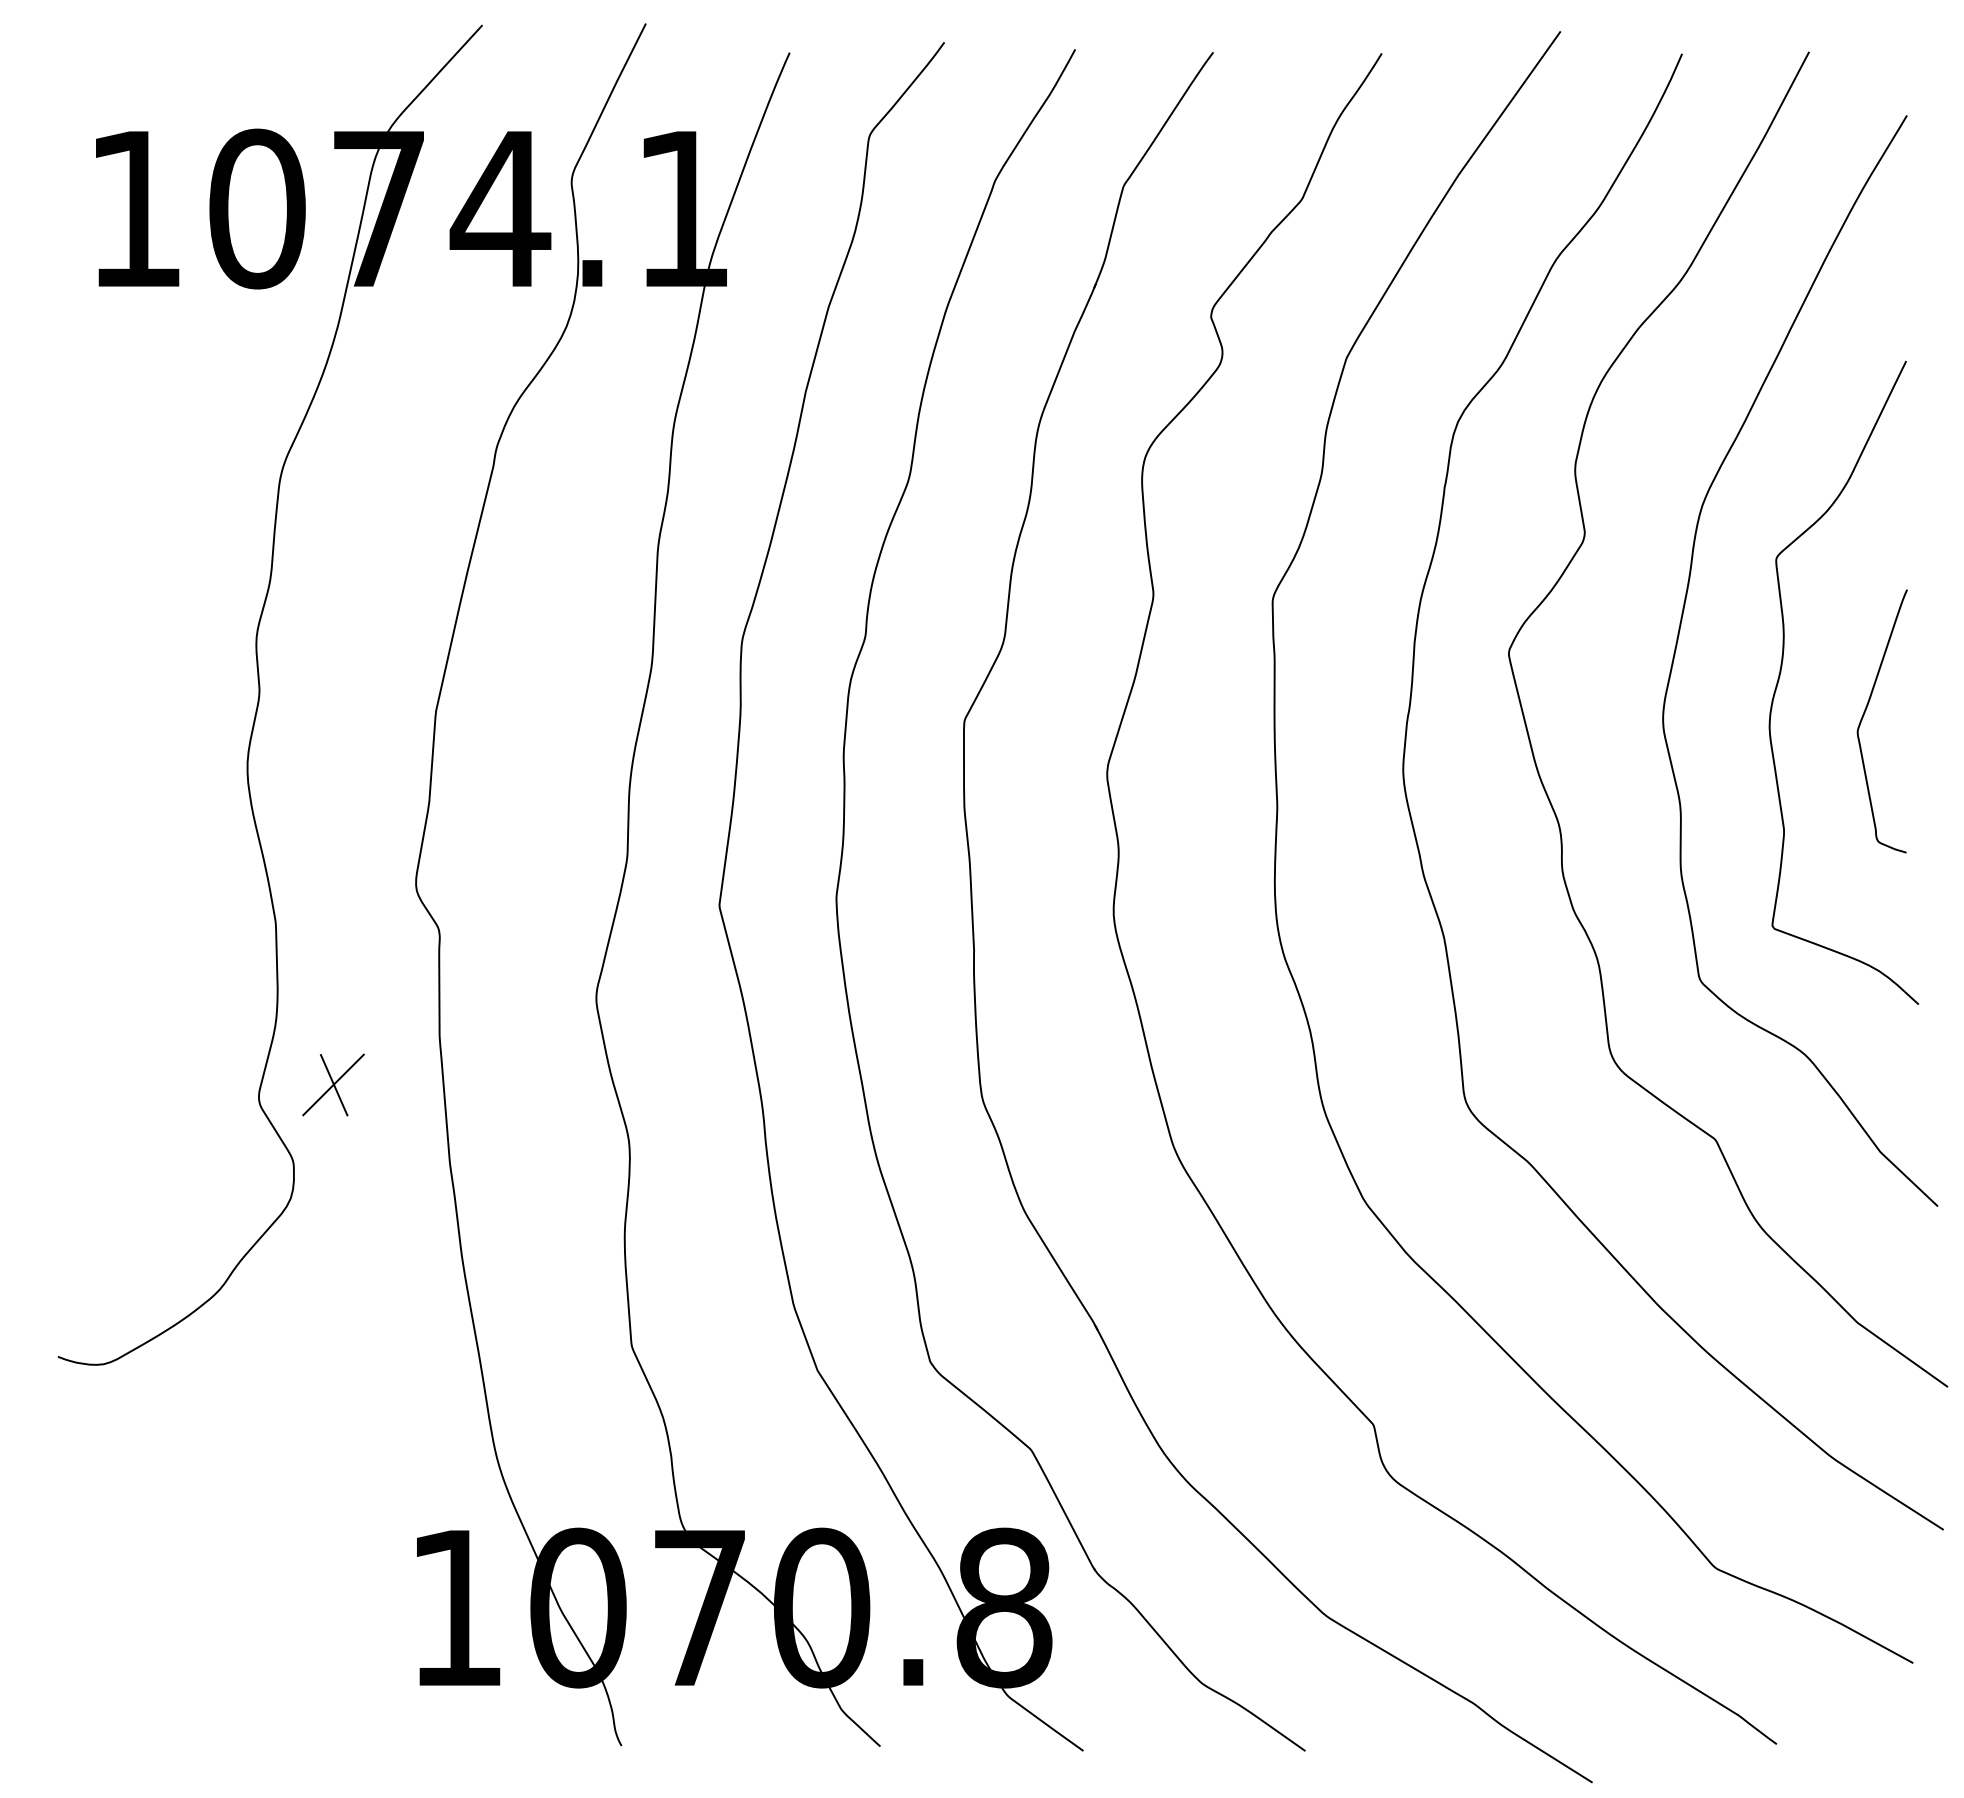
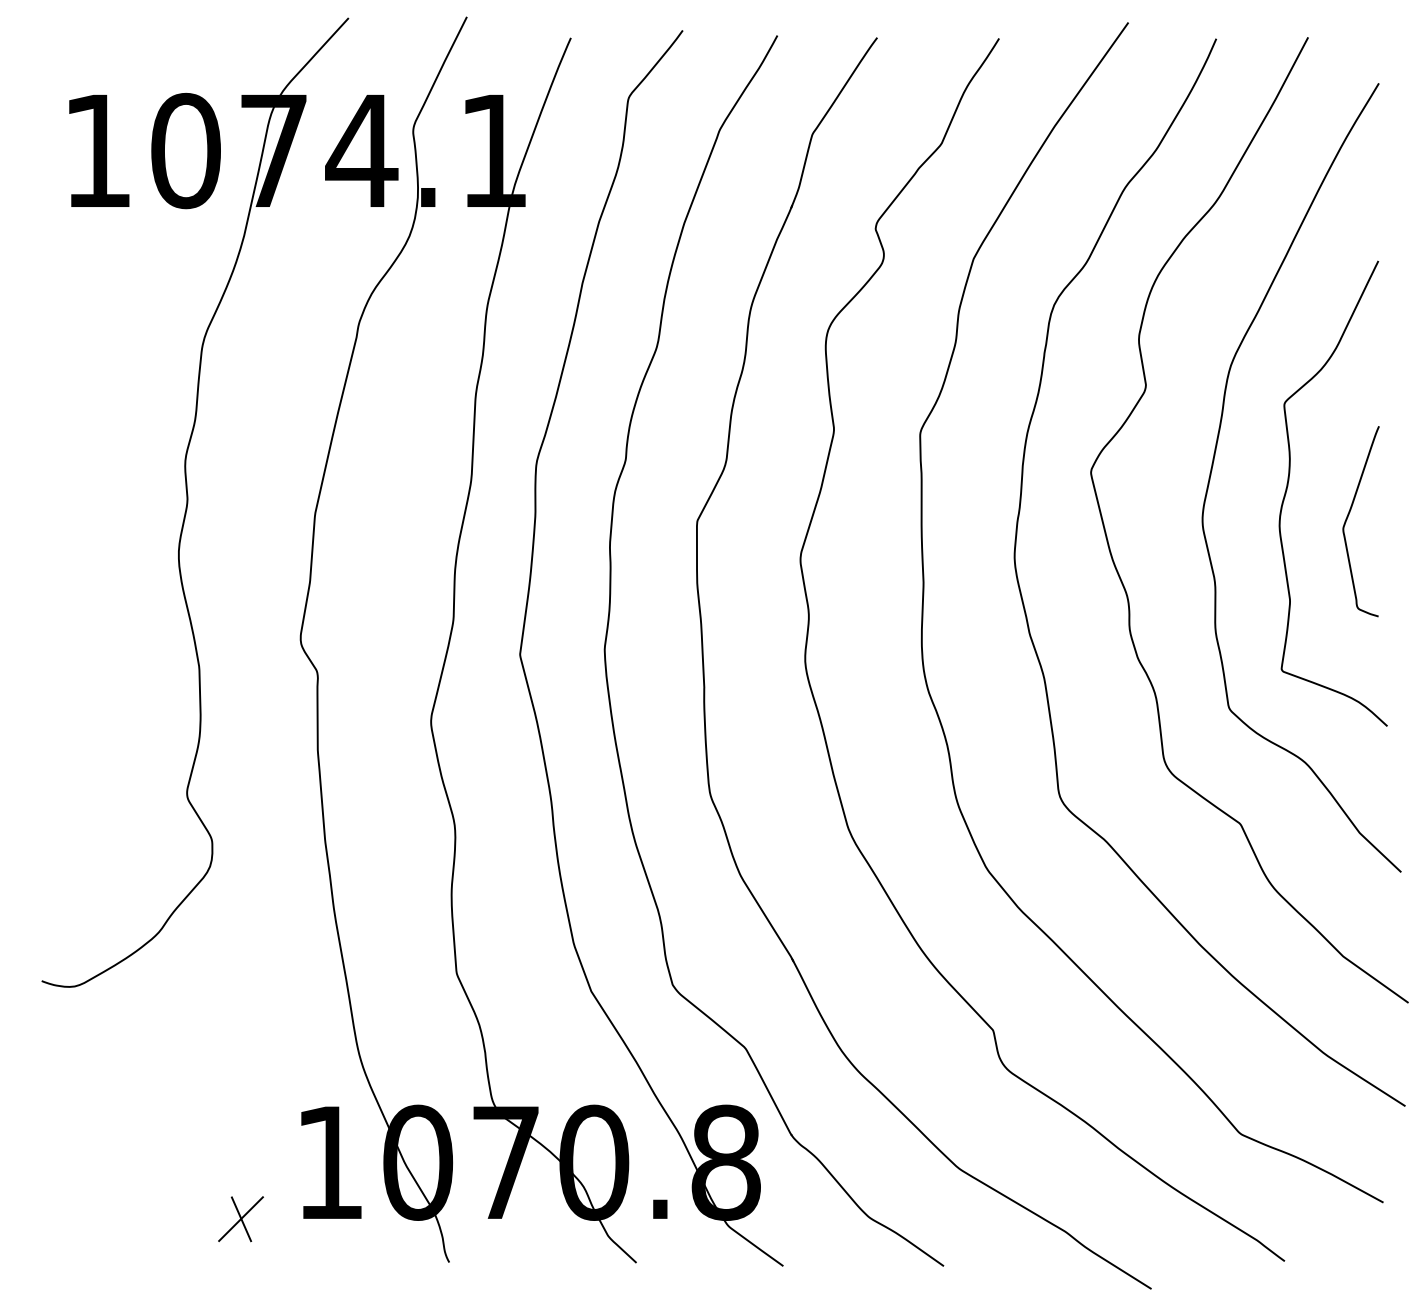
part: (333, 1084) -> (241, 1218), moved

